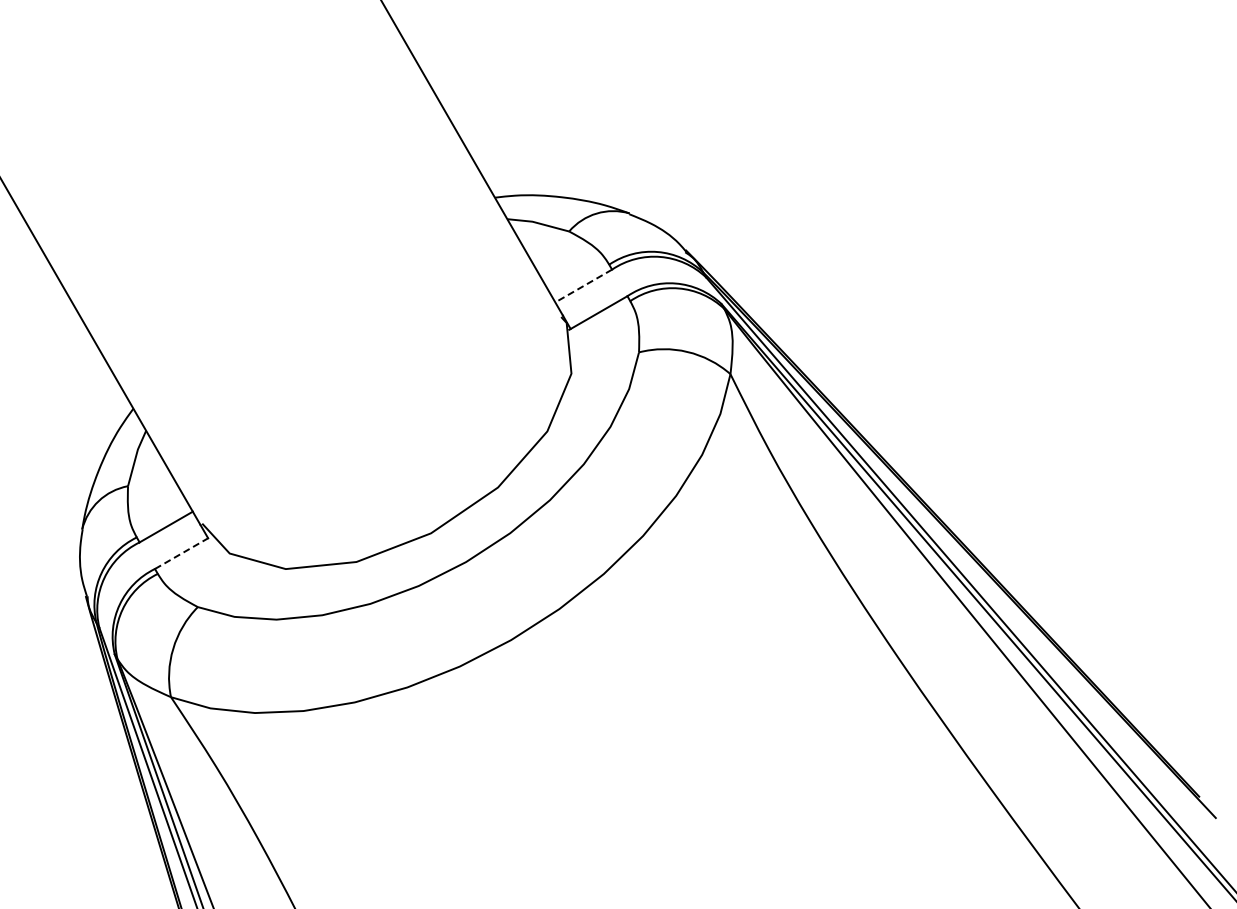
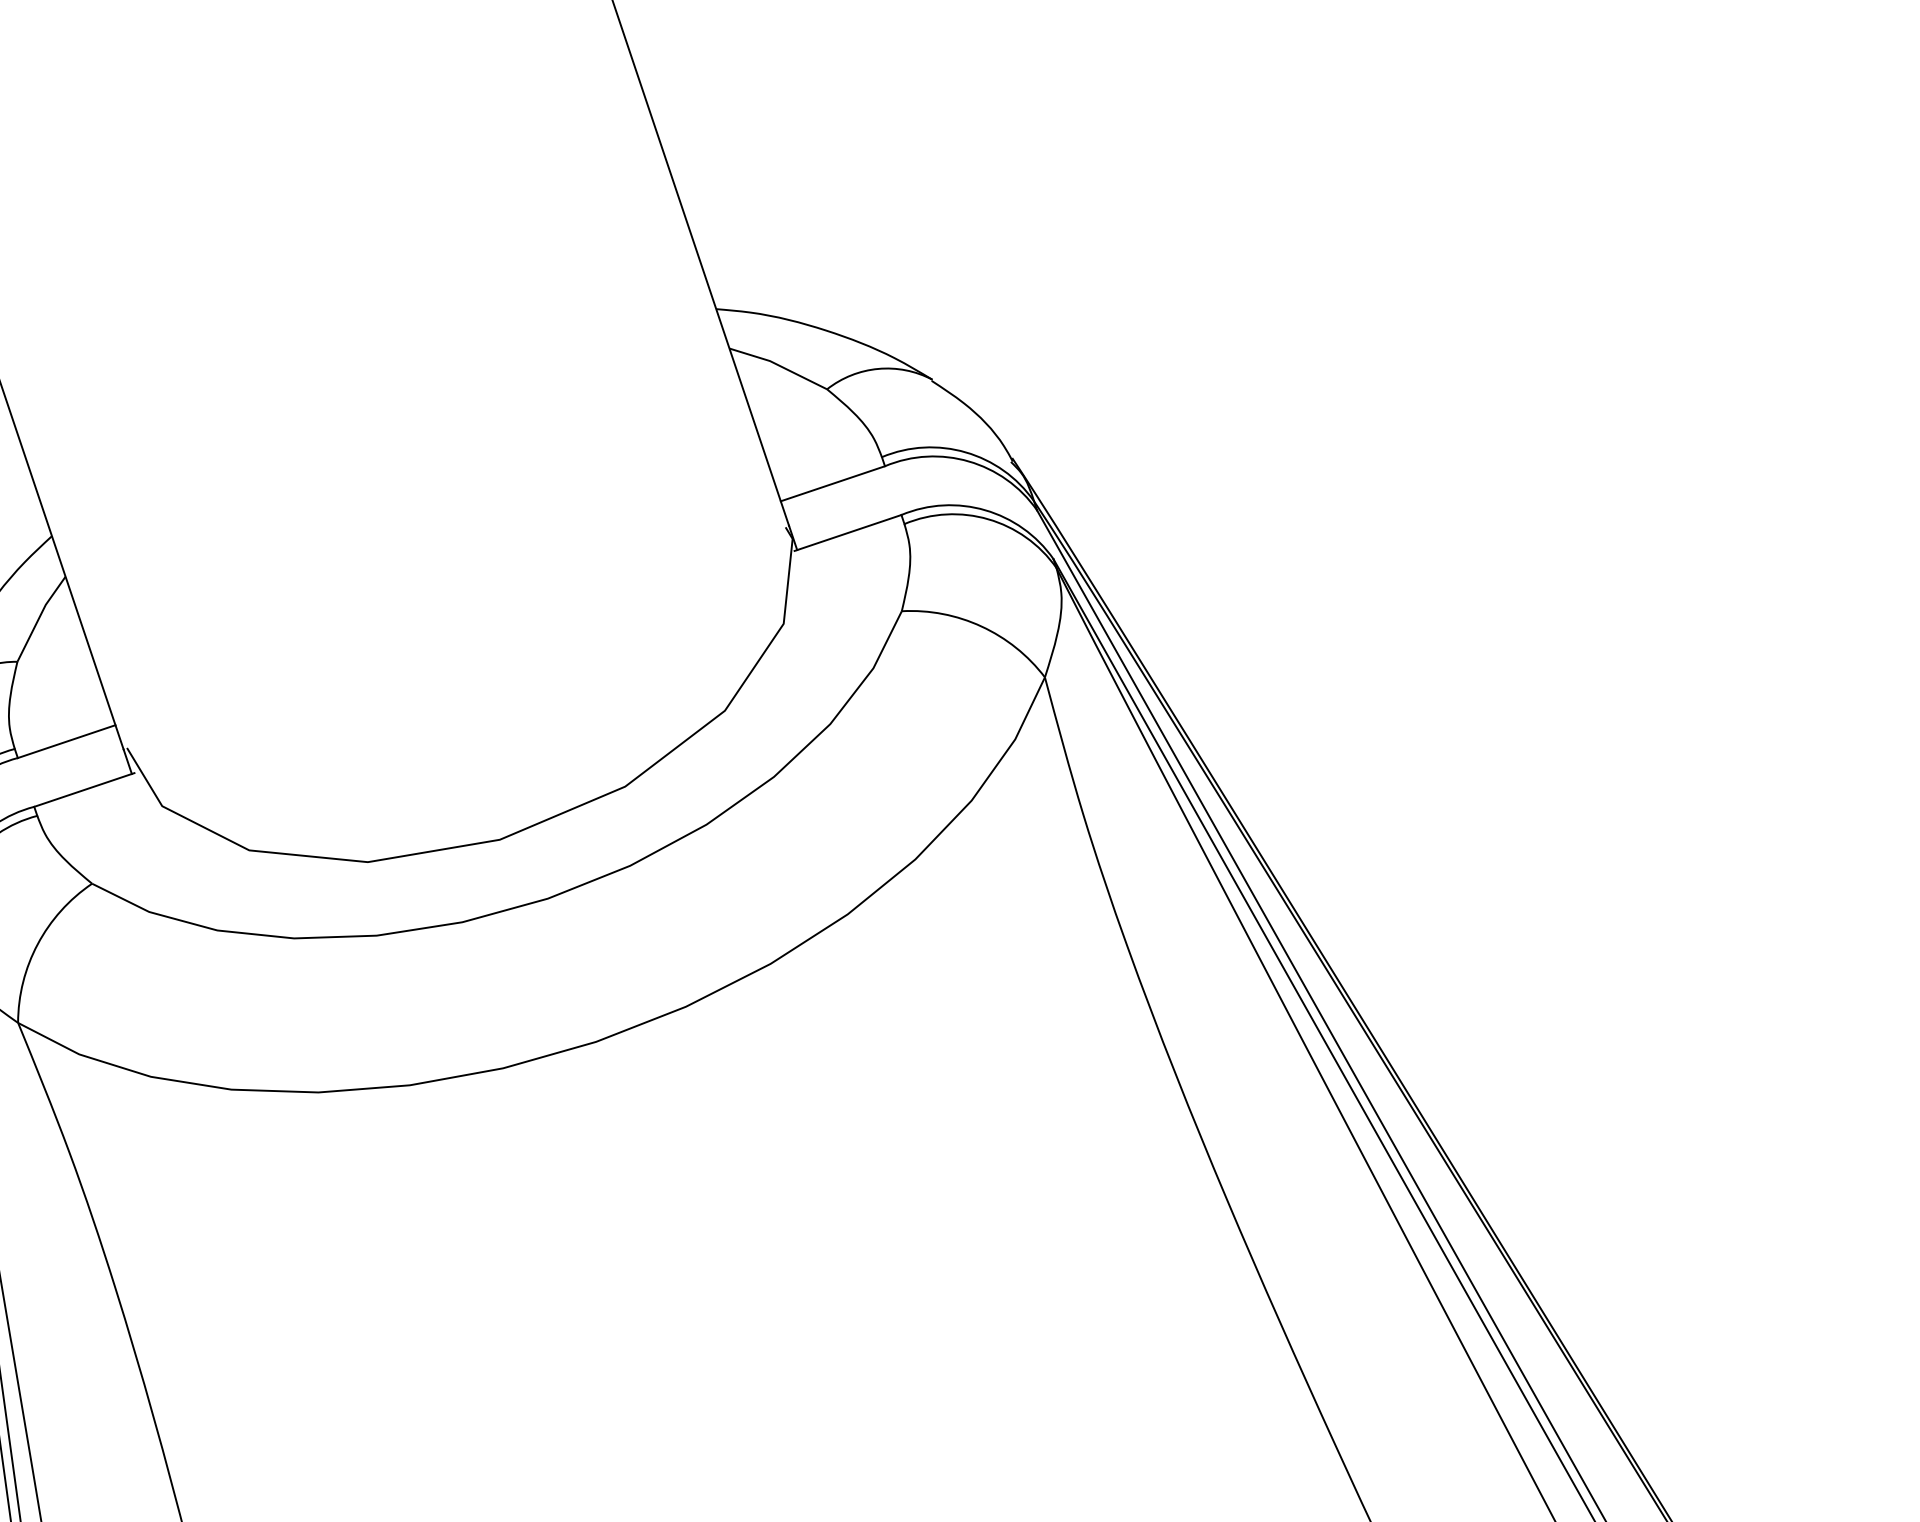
line: (583, 286) -> (832, 484), dashed -> solid
line: (182, 553) -> (84, 790), dashed -> solid

